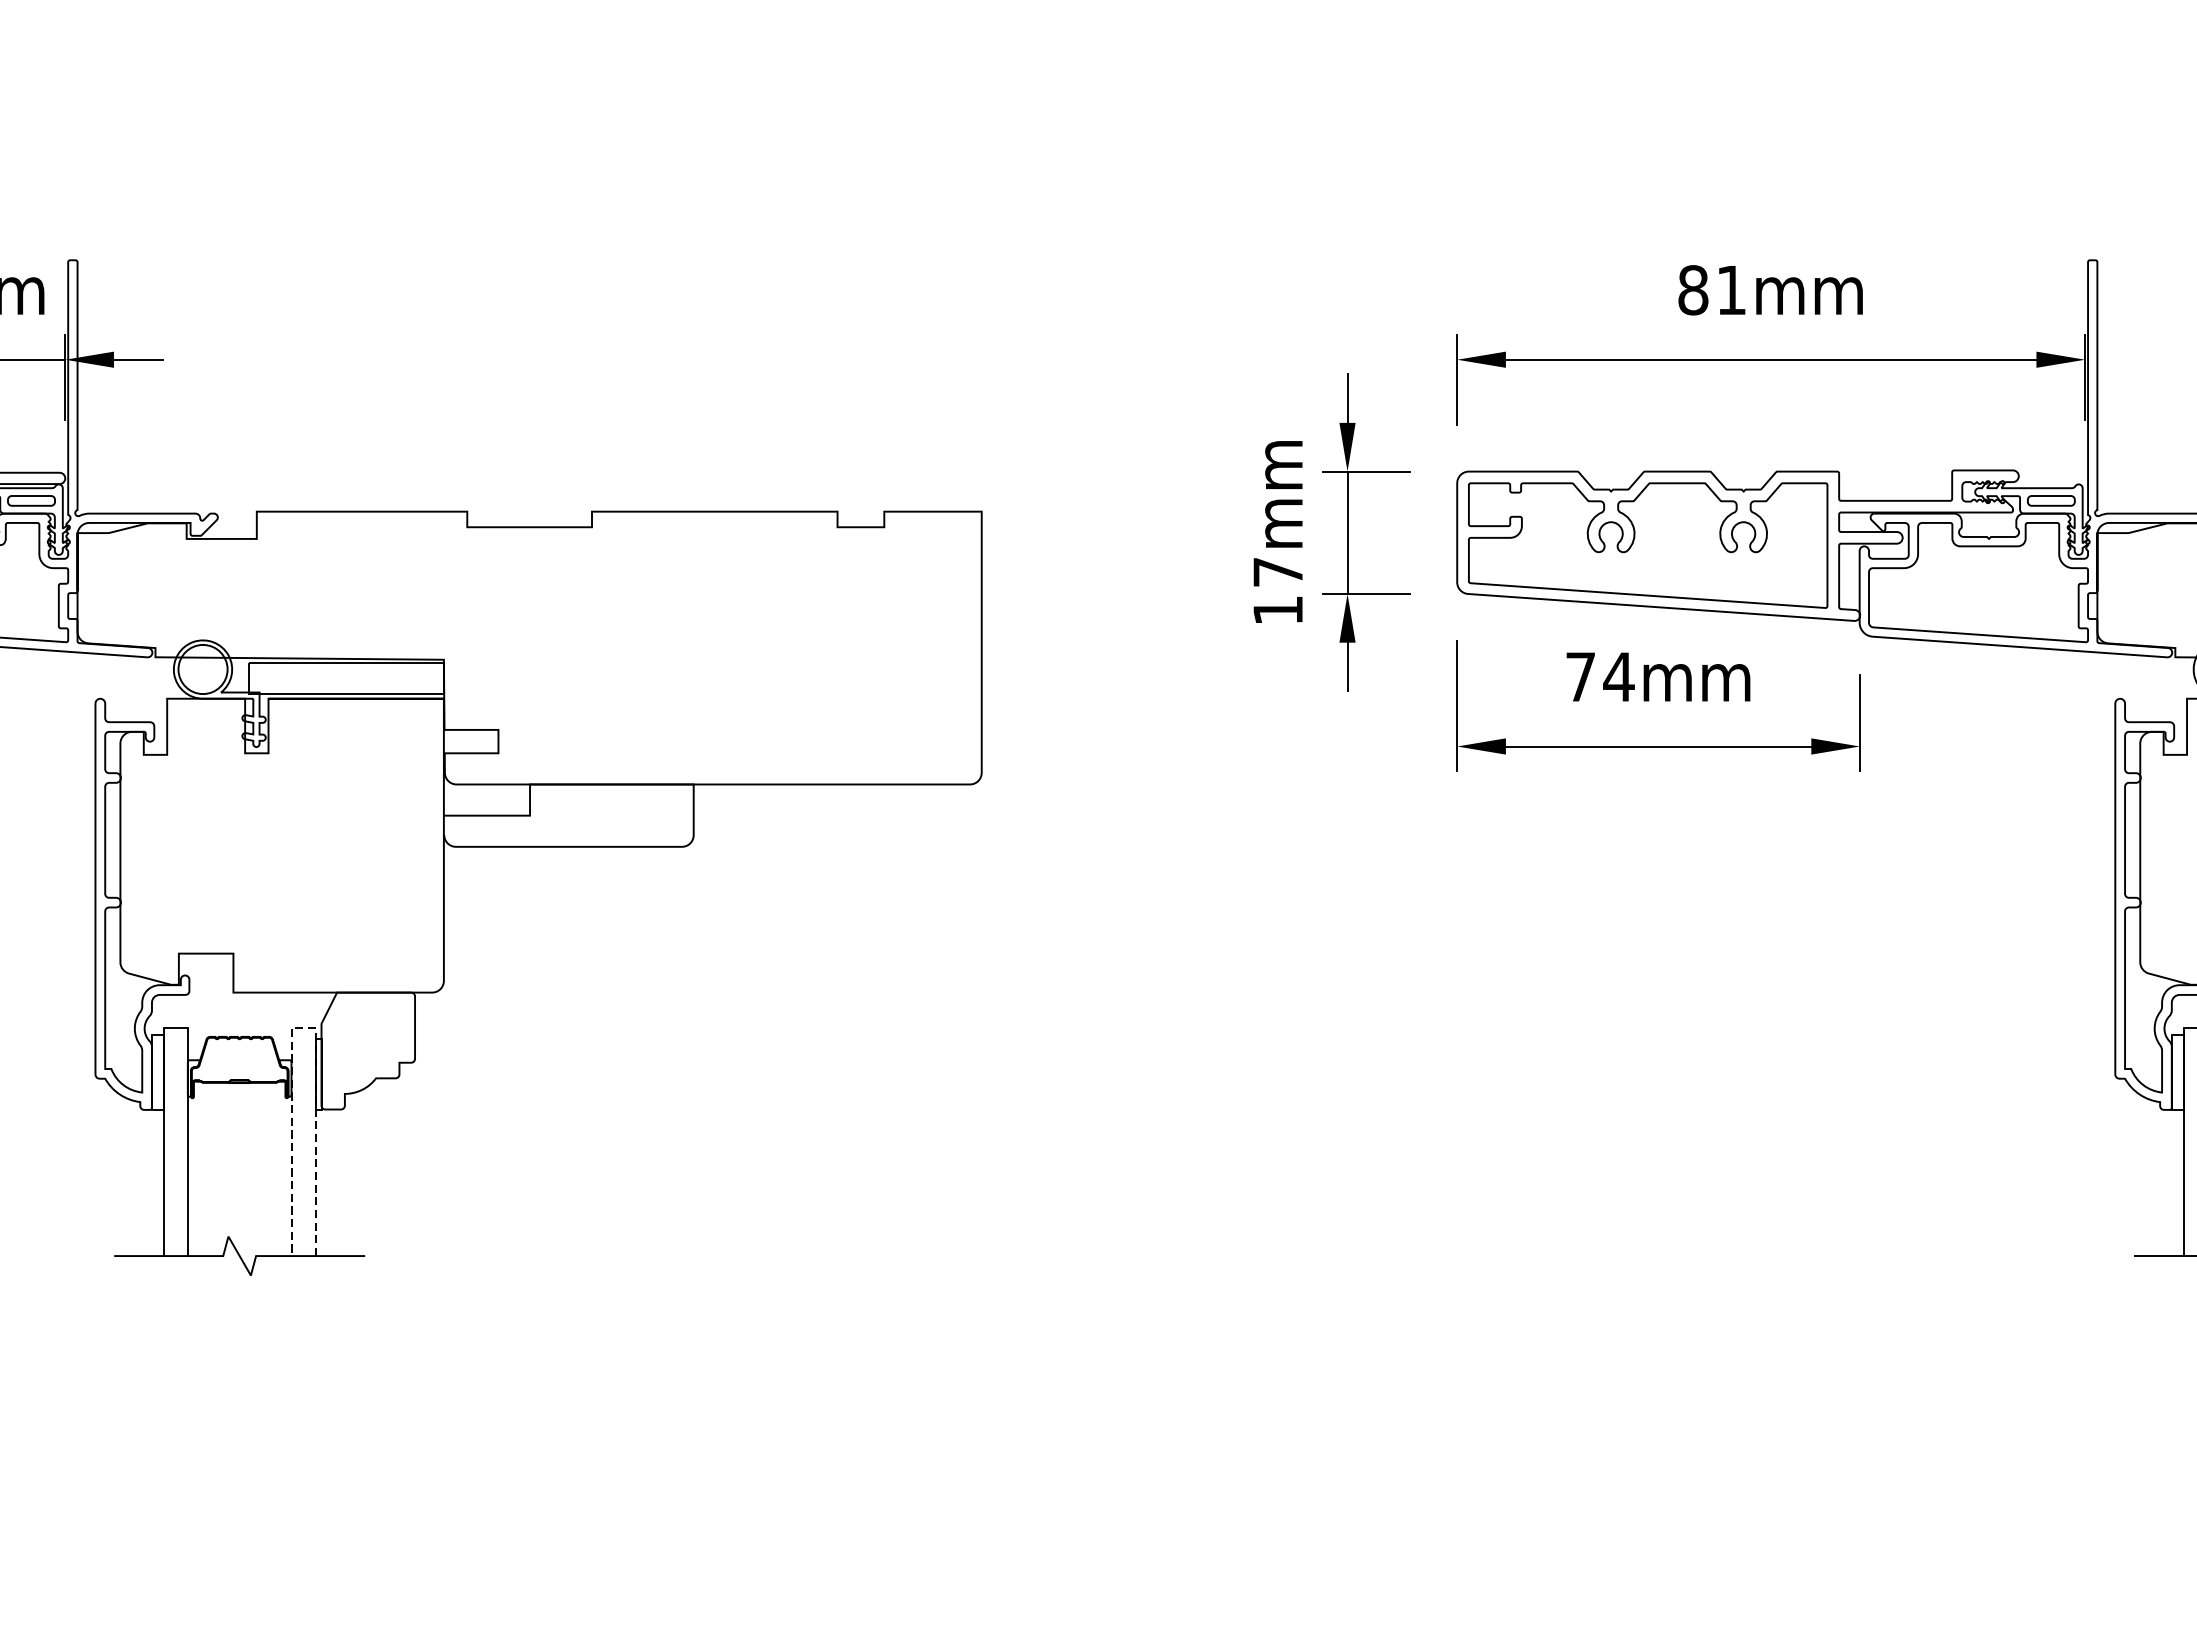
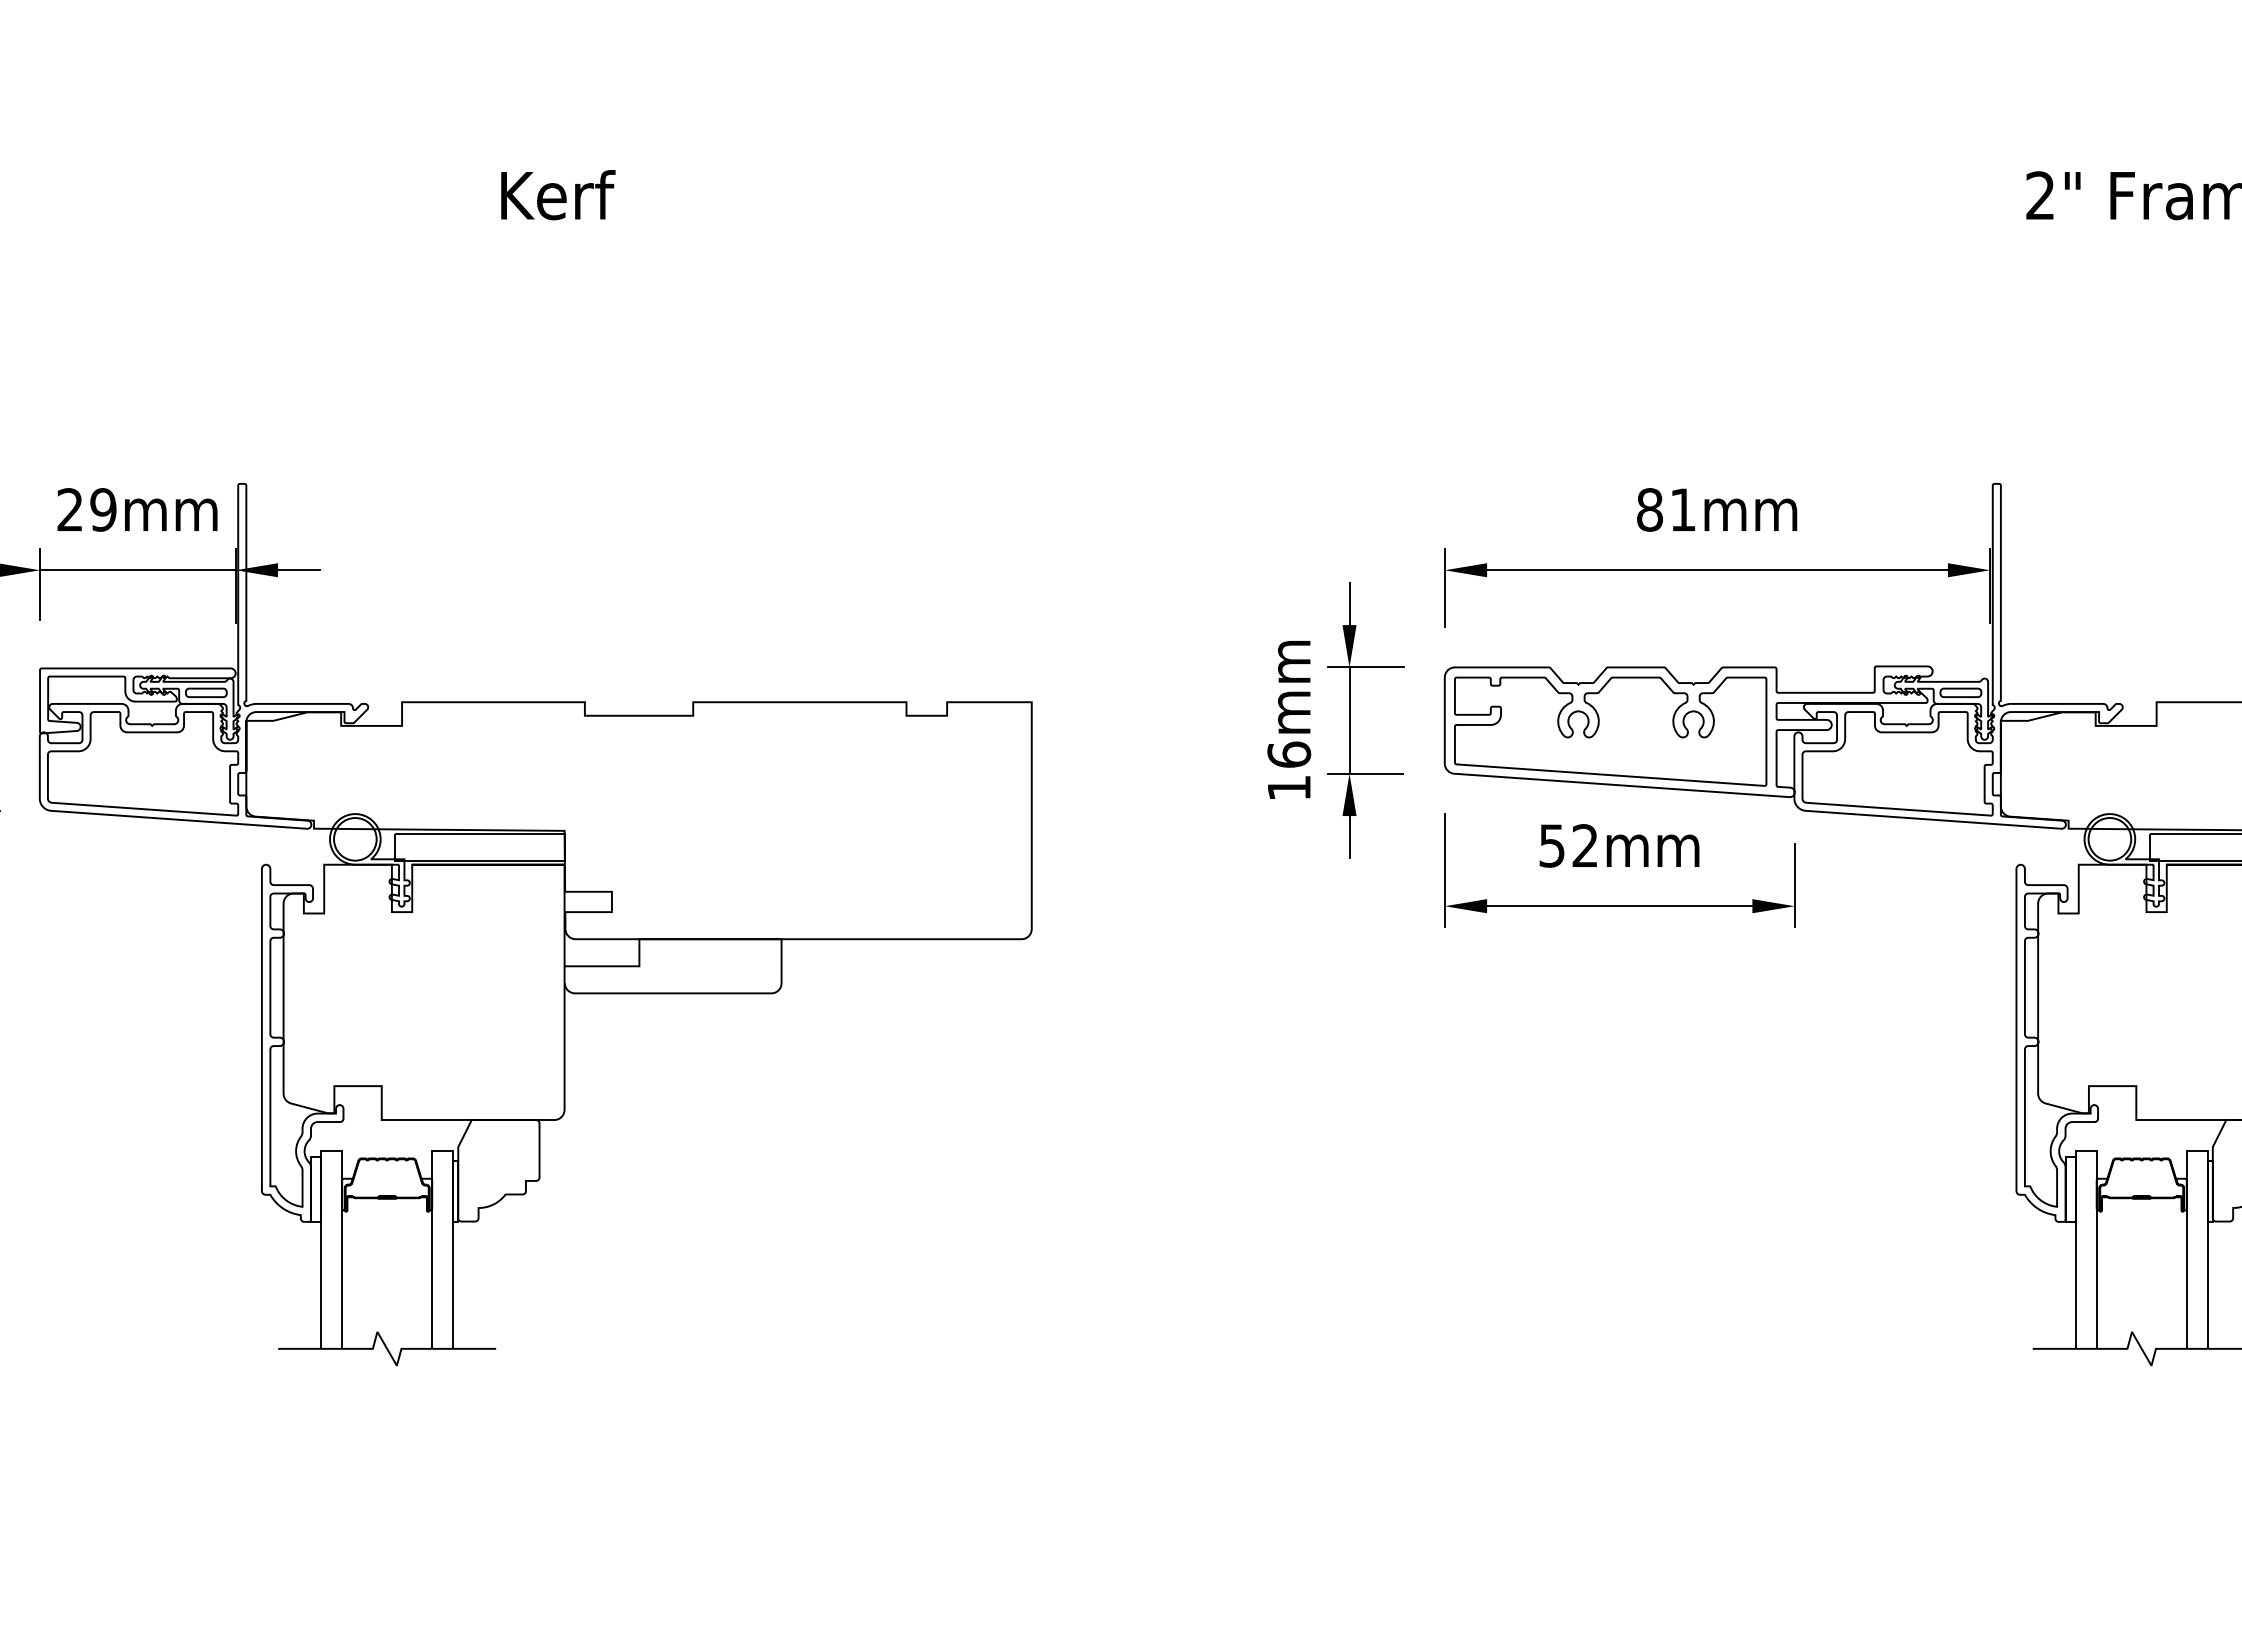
text: (1278, 571) -> (1289, 754), 17mm -> 16mm
text: (1600, 676) -> (1569, 845), 74mm -> 52mm
line: (303, 1027) -> (442, 1150), dashed -> solid

